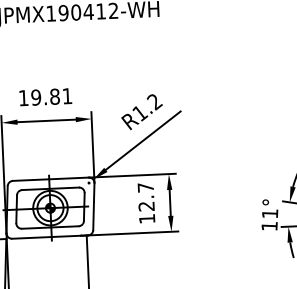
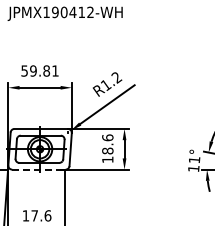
text: (23, 97) -> (24, 70), 19.81 -> 59.81
text: (145, 197) -> (107, 144), 12.7 -> 18.6
line: (48, 236) -> (37, 169), solid -> dashed

